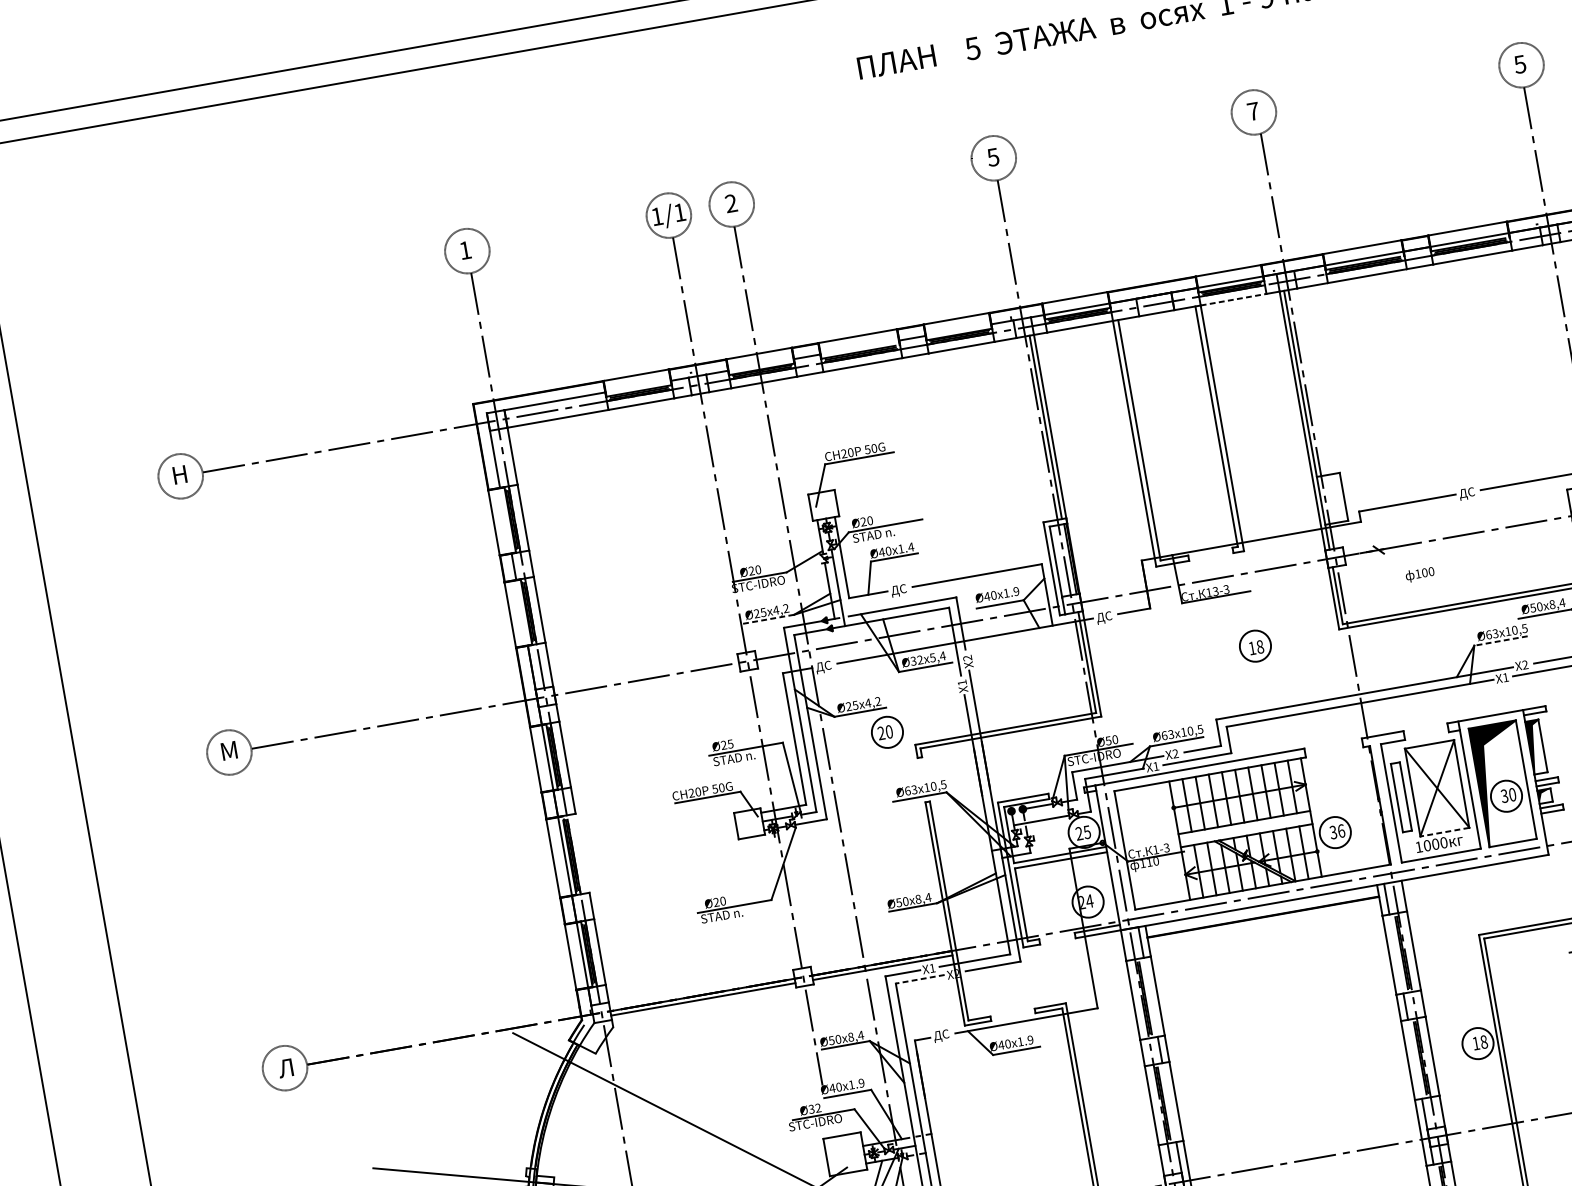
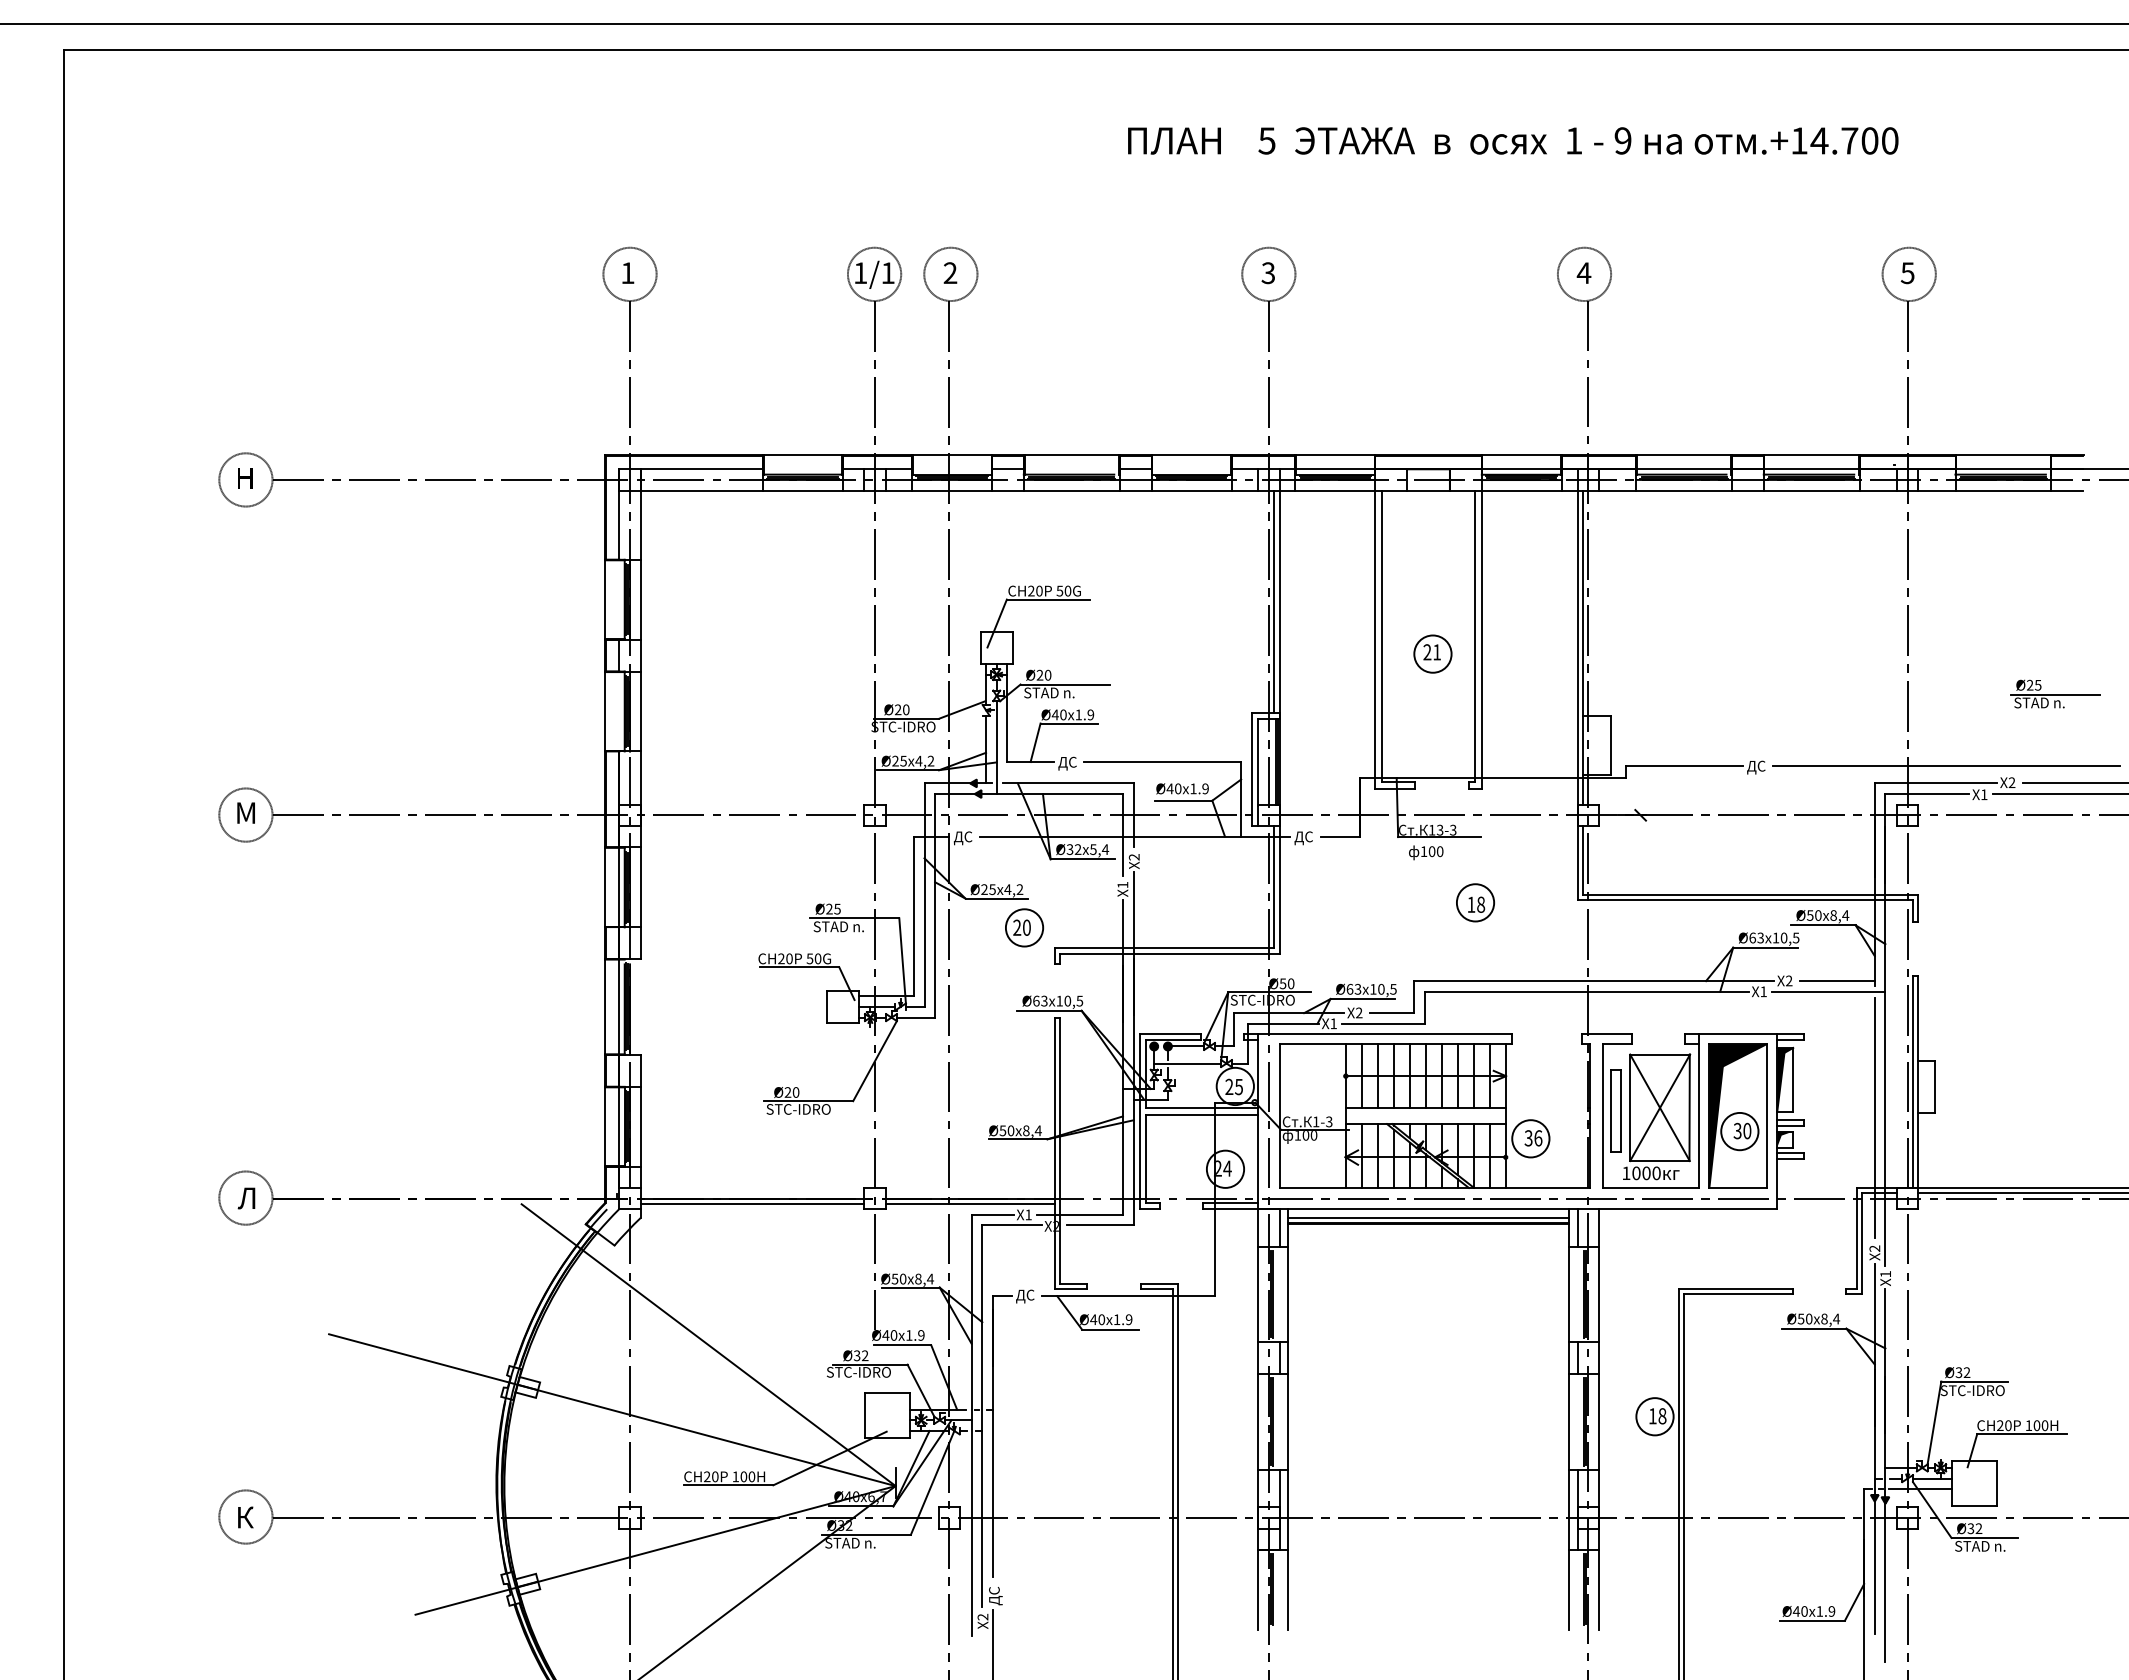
text: (1252, 111) -> (1583, 272), 7 -> 4
text: (993, 156) -> (1268, 272), 5 -> 3
line: (1233, 299) -> (1521, 490), dashed -> solid
part: (1183, 446) -> (1432, 653), added
text: (910, 546) -> (1090, 714), 1.4 -> 1.9
text: (1420, 574) -> (1426, 852), moved
line: (768, 619) -> (907, 770), dashed -> solid
line: (1500, 640) -> (1765, 947), dashed -> solid
line: (1444, 832) -> (1659, 1161), dashed -> solid
text: (1149, 862) -> (1305, 1135), 110 -> 100
line: (1262, 912) -> (1428, 1217), added
text: (734, 913) -> (806, 1109), STAD n. -> STC-IDRO
line: (919, 979) -> (1011, 1225), dashed -> solid

